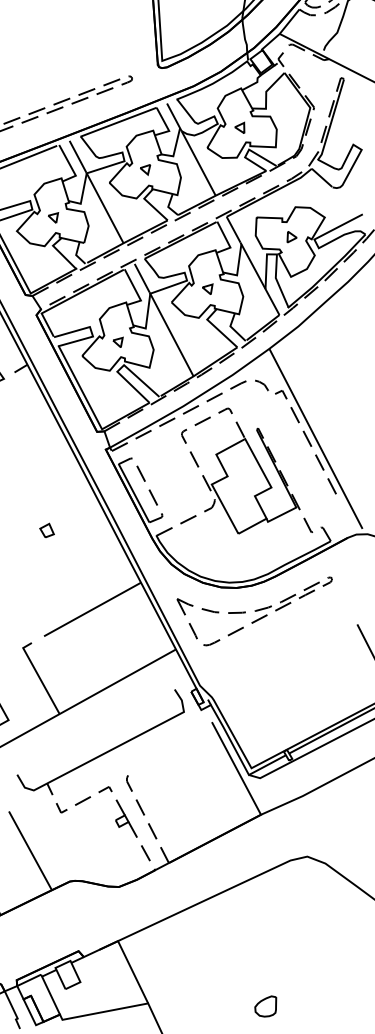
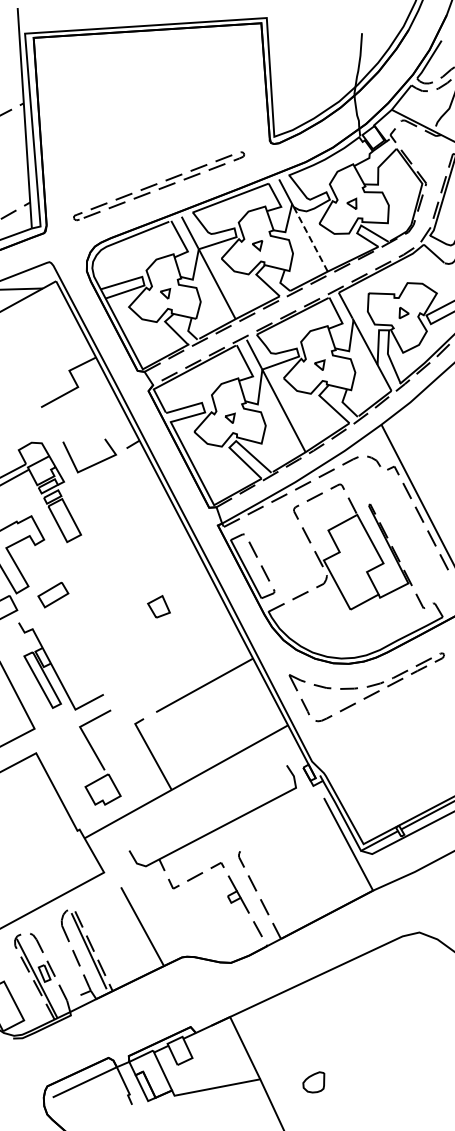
line: (198, 162) -> (310, 238), solid -> dashed
part: (47, 529) -> (159, 605), size x1.6
part: (265, 1006) -> (313, 1082), moved

